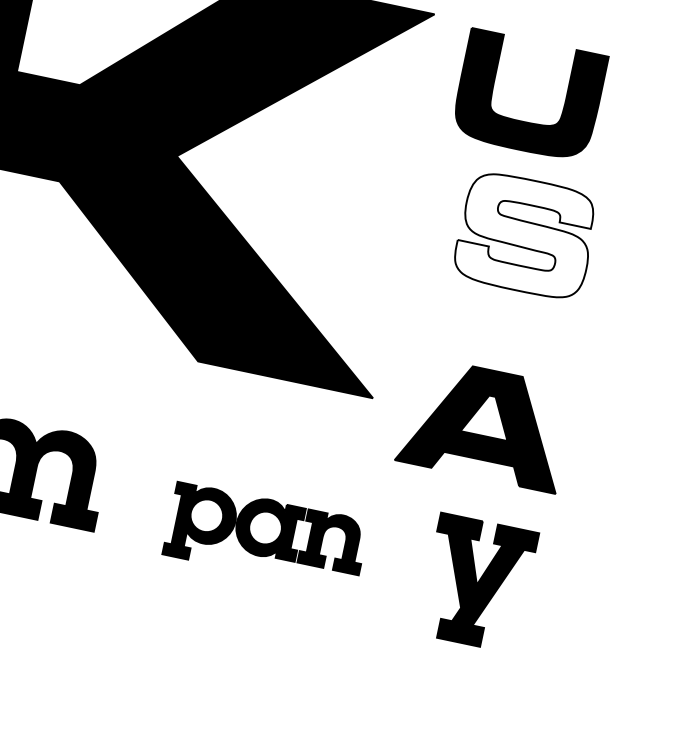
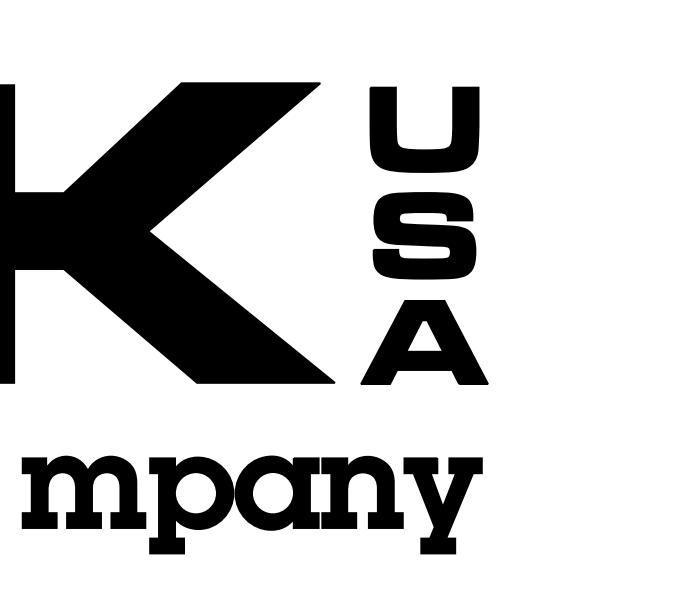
part: (523, 120) -> (424, 149), moved
fill: (526, 235) -> (424, 235), added
part: (486, 424) -> (424, 342), moved
part: (266, 536) -> (276, 504), size x1.67

